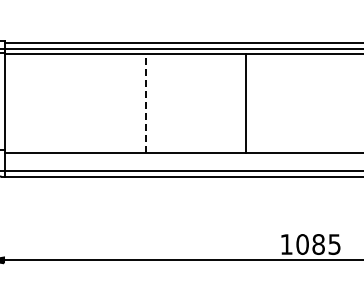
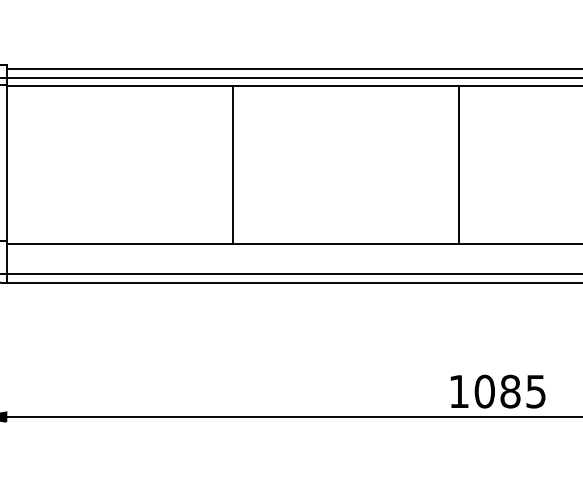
line: (145, 102) -> (233, 164), dashed -> solid
line: (245, 102) -> (458, 164), moved

